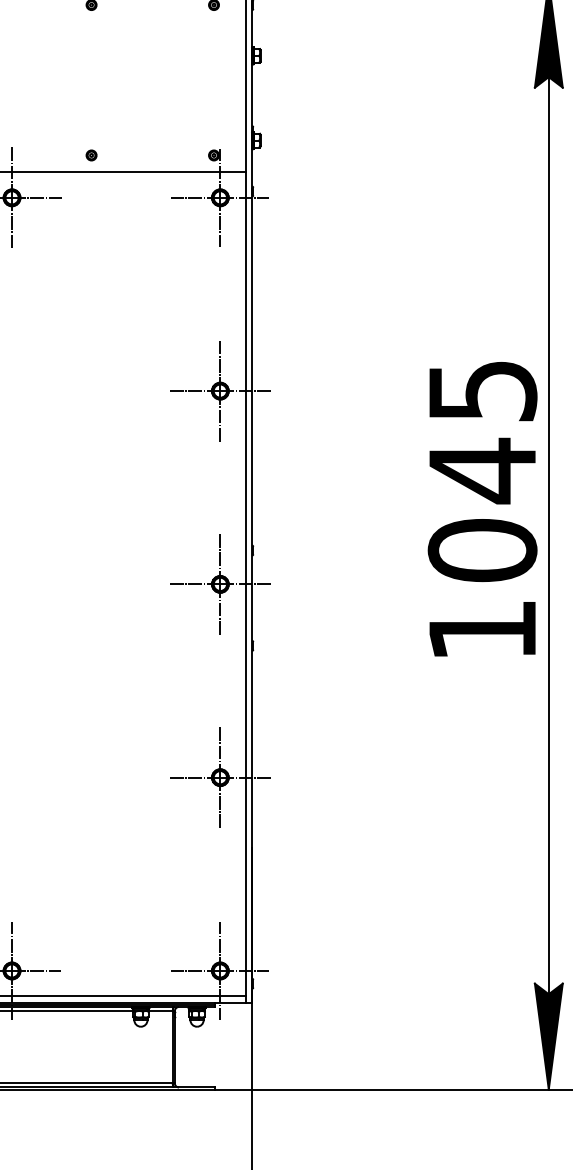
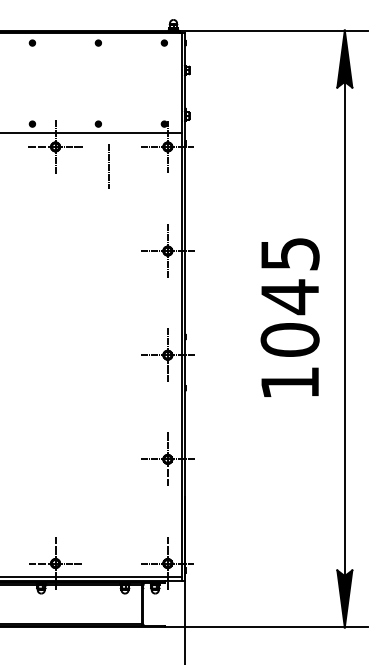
line: (112, 234) -> (109, 166), added
text: (481, 508) -> (289, 317), moved

